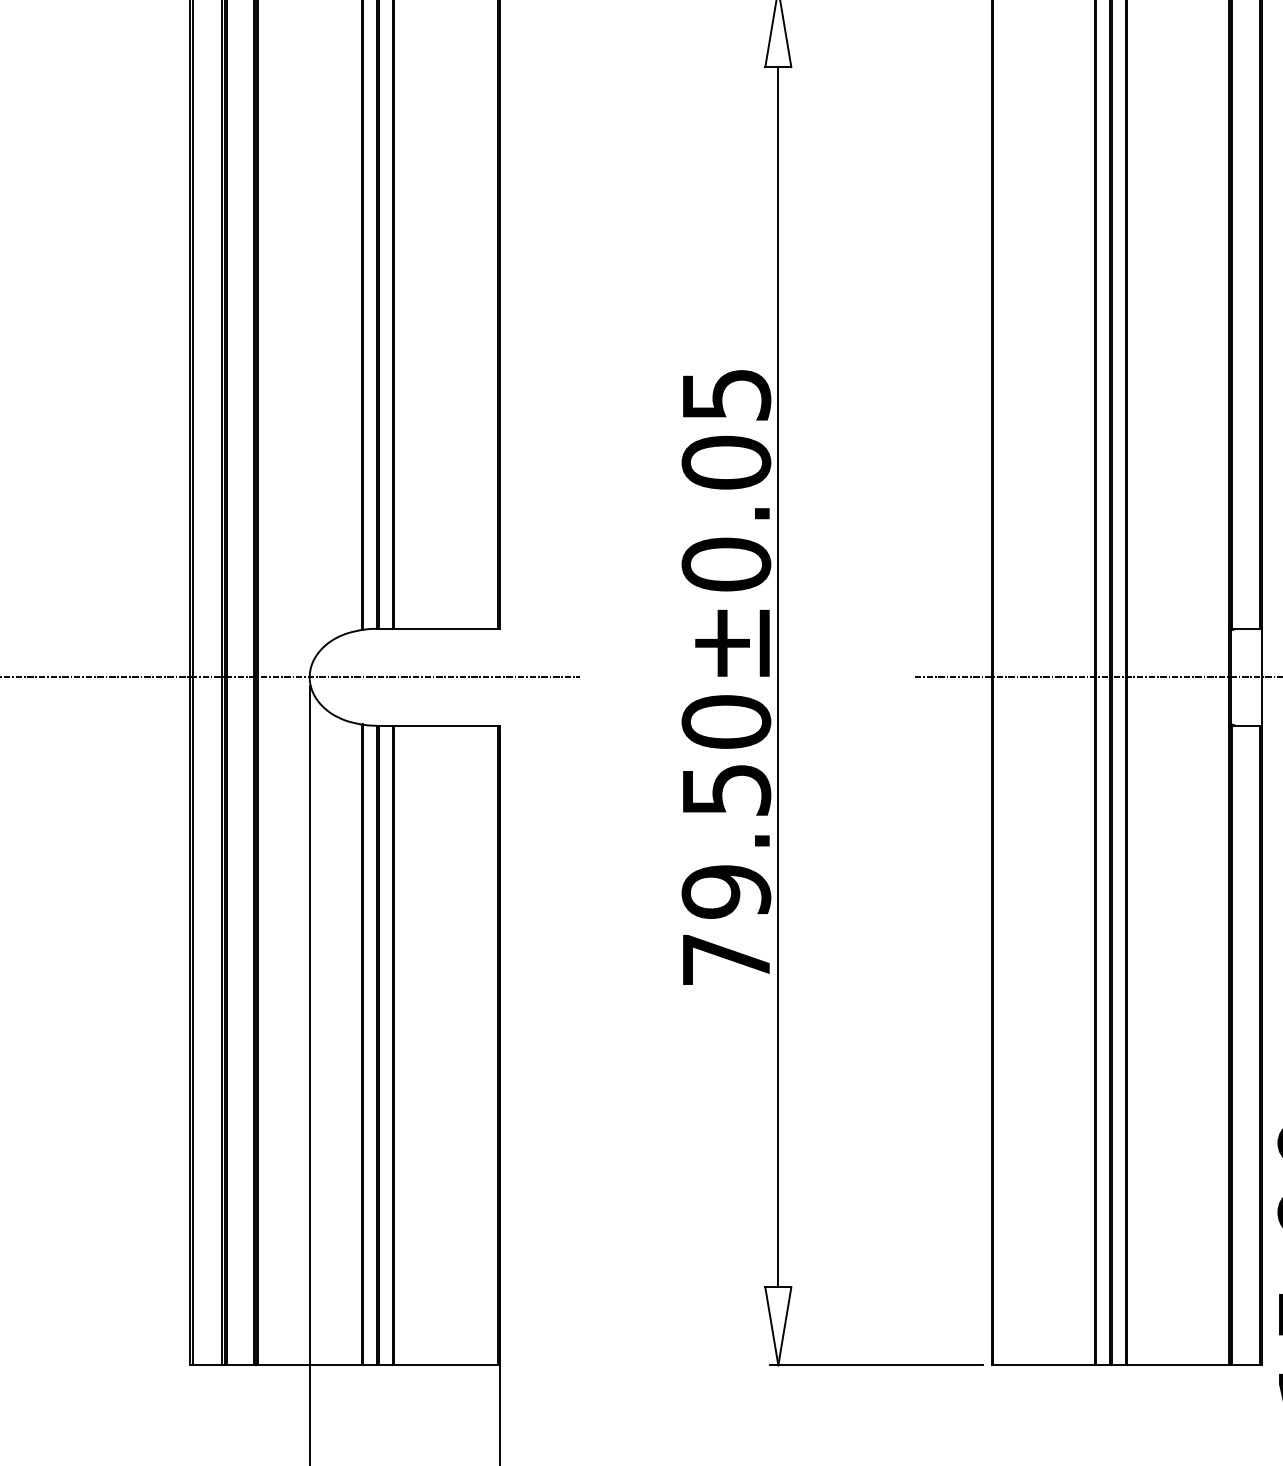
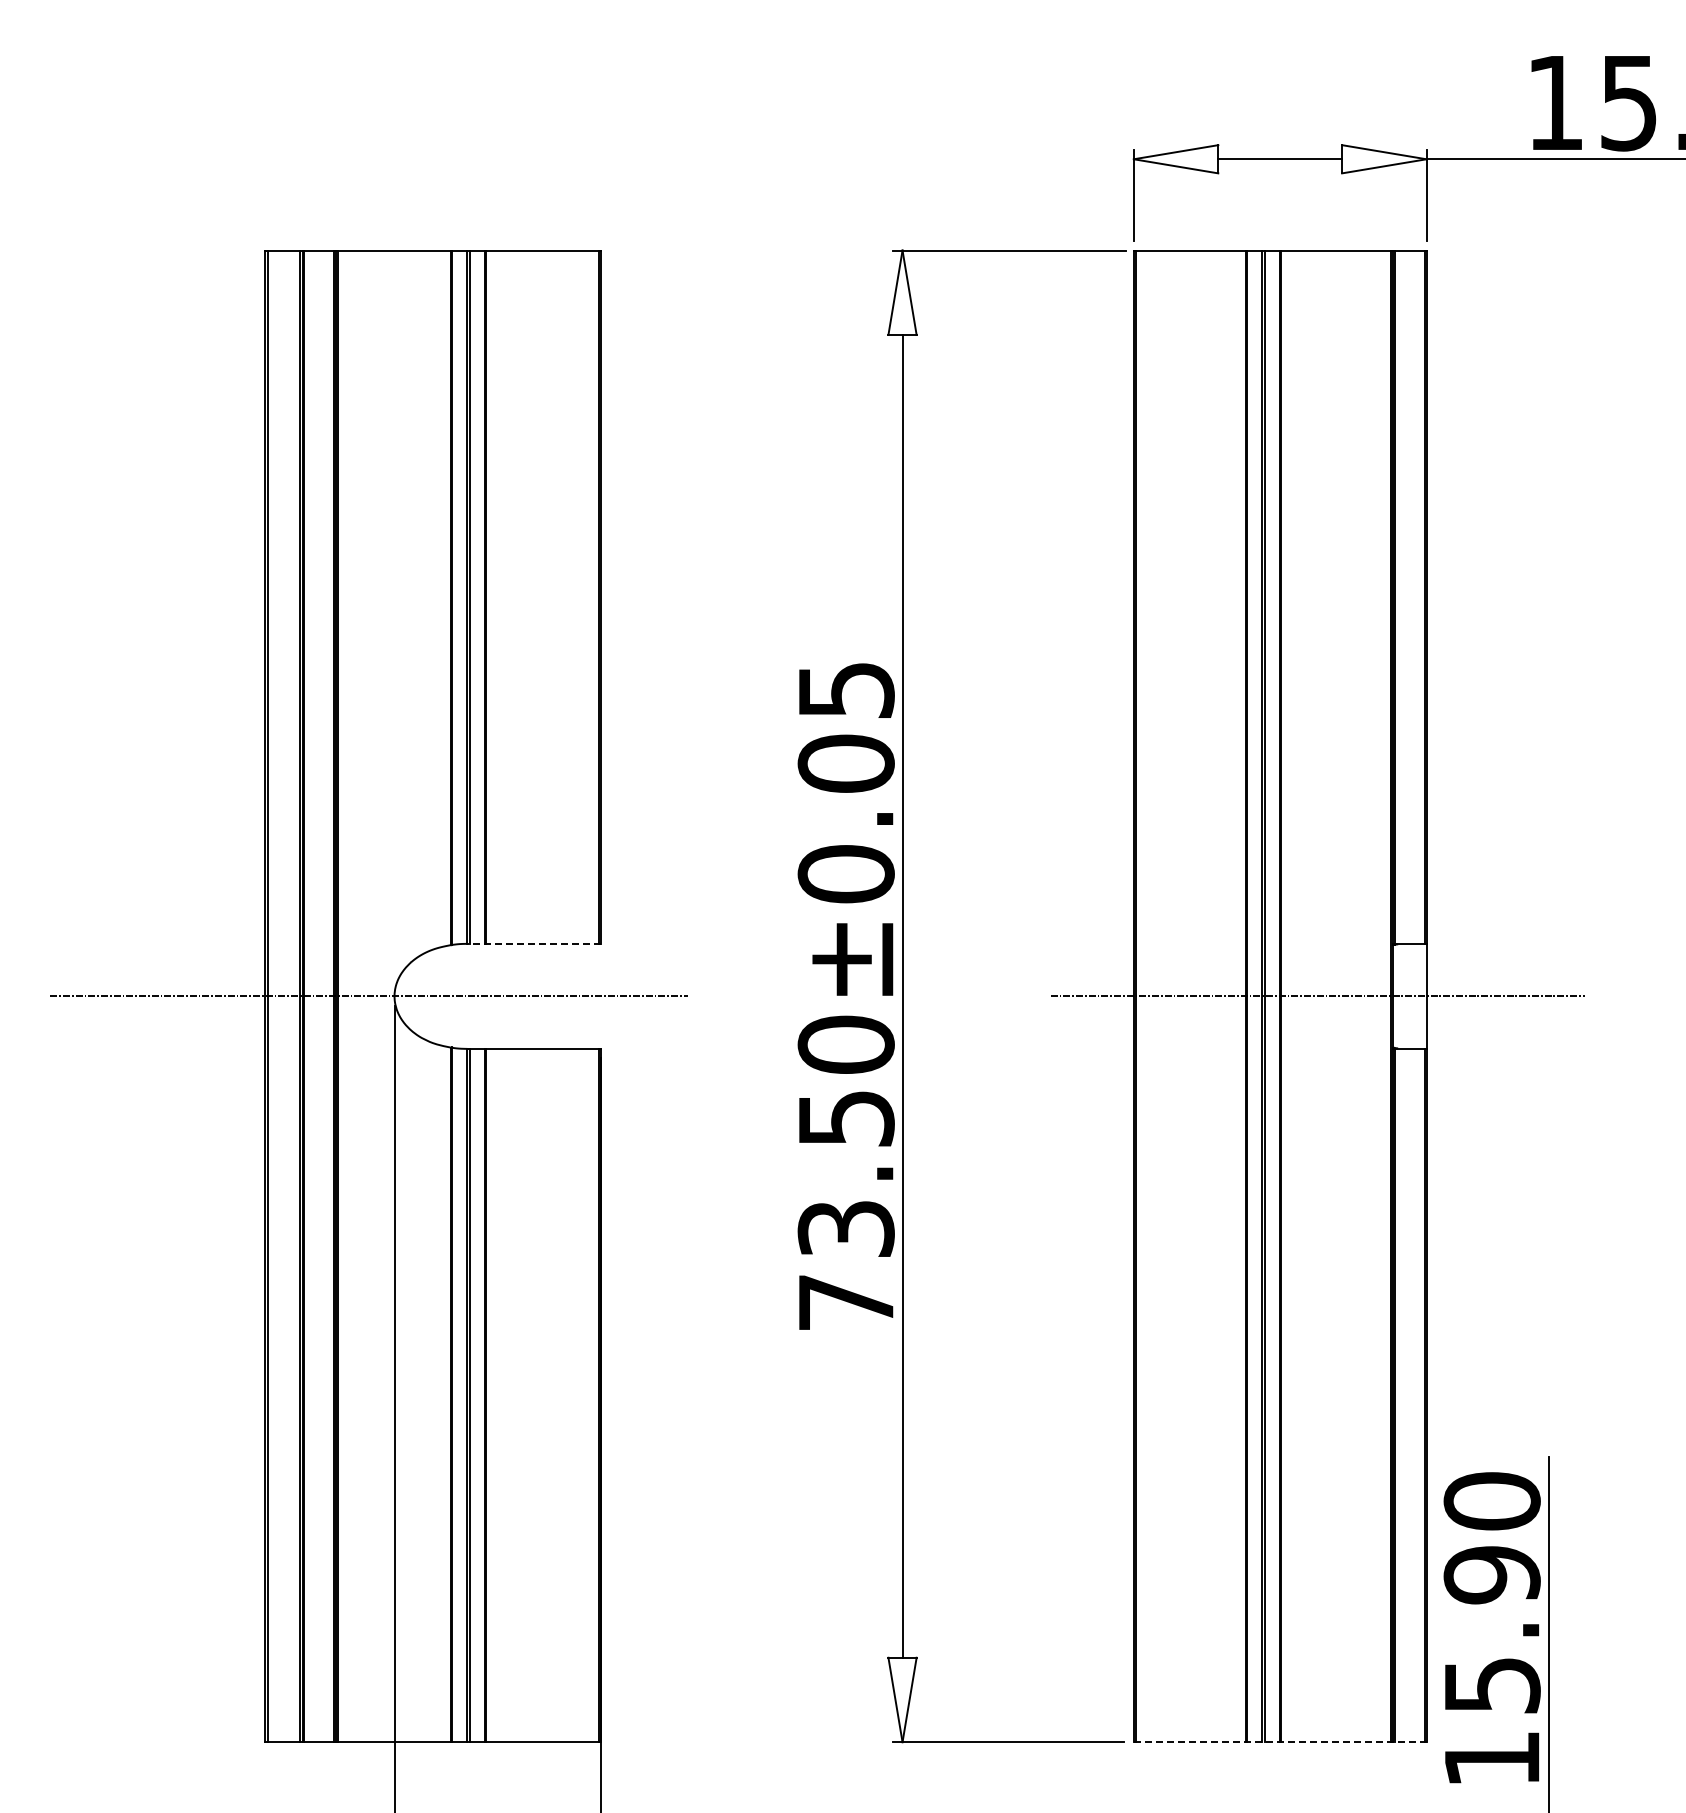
line: (438, 628) -> (534, 943), solid -> dashed
text: (725, 892) -> (845, 1229), 79.50±0.05 -> 73.50±0.05
line: (1127, 1365) -> (1280, 1742), solid -> dashed

